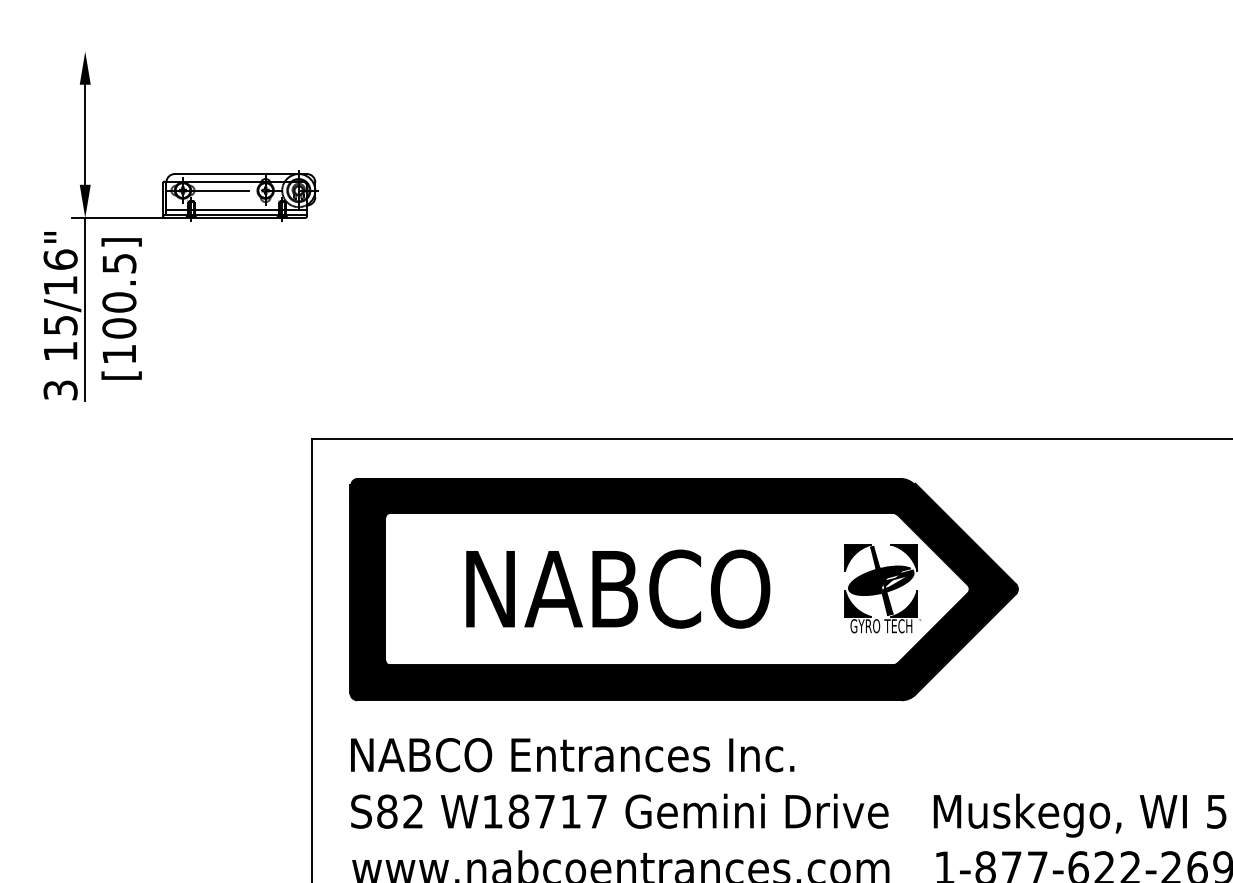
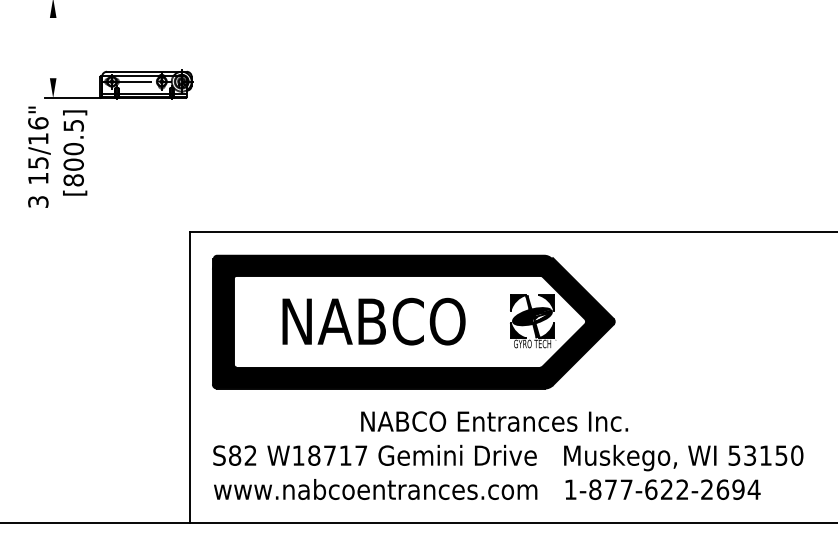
line: (85, 135) -> (53, 48), removed
line: (85, 309) -> (53, 153), removed
text: (118, 354) -> (73, 180), [100.5] -> [800.5]
text: (572, 754) -> (494, 421), moved

